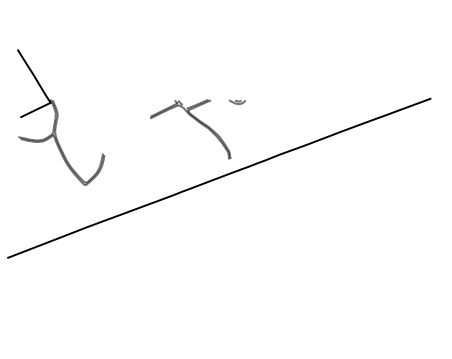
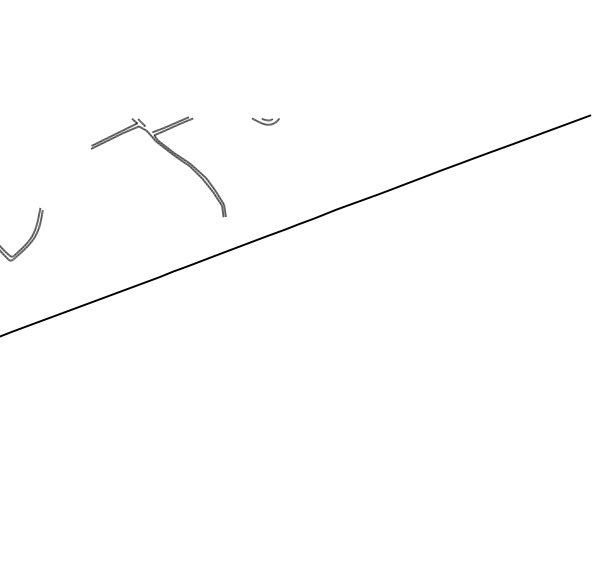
part: (196, 121) -> (168, 153), moved

